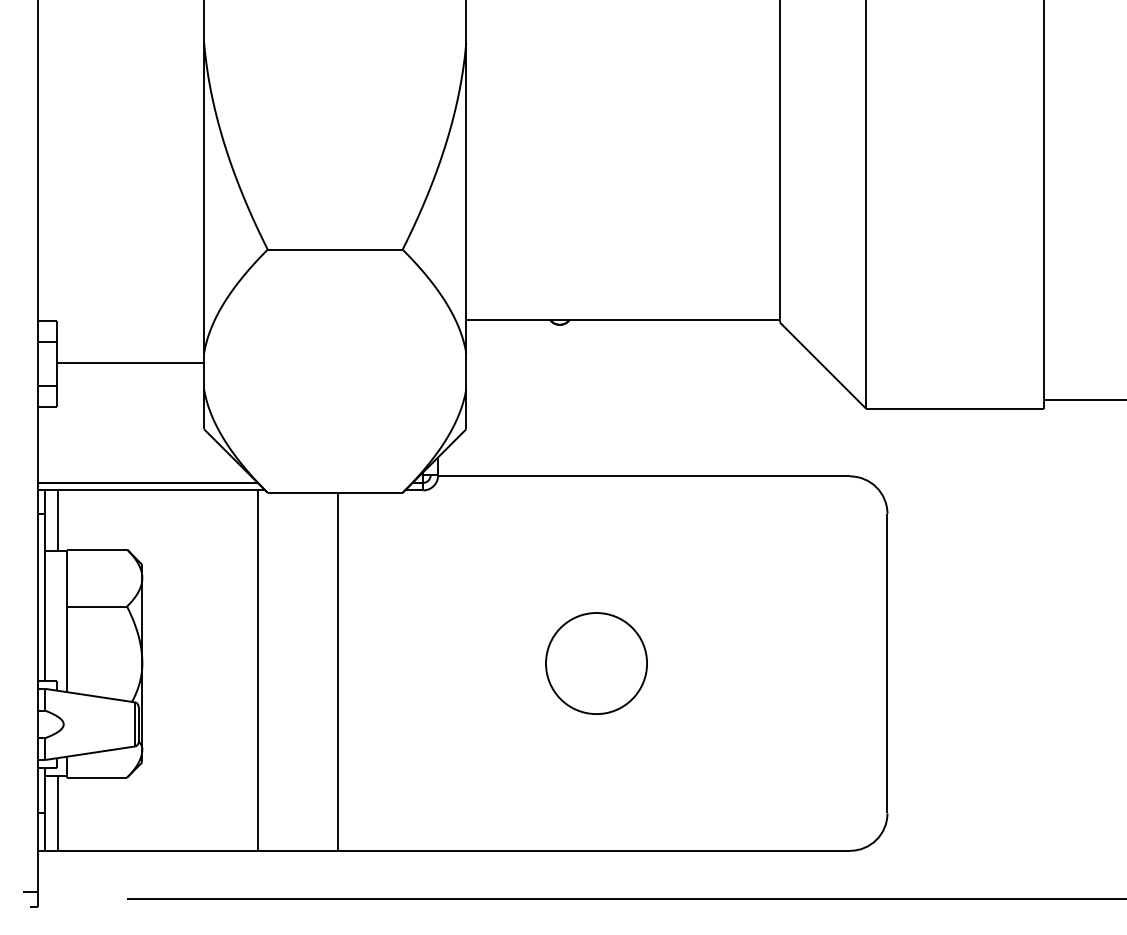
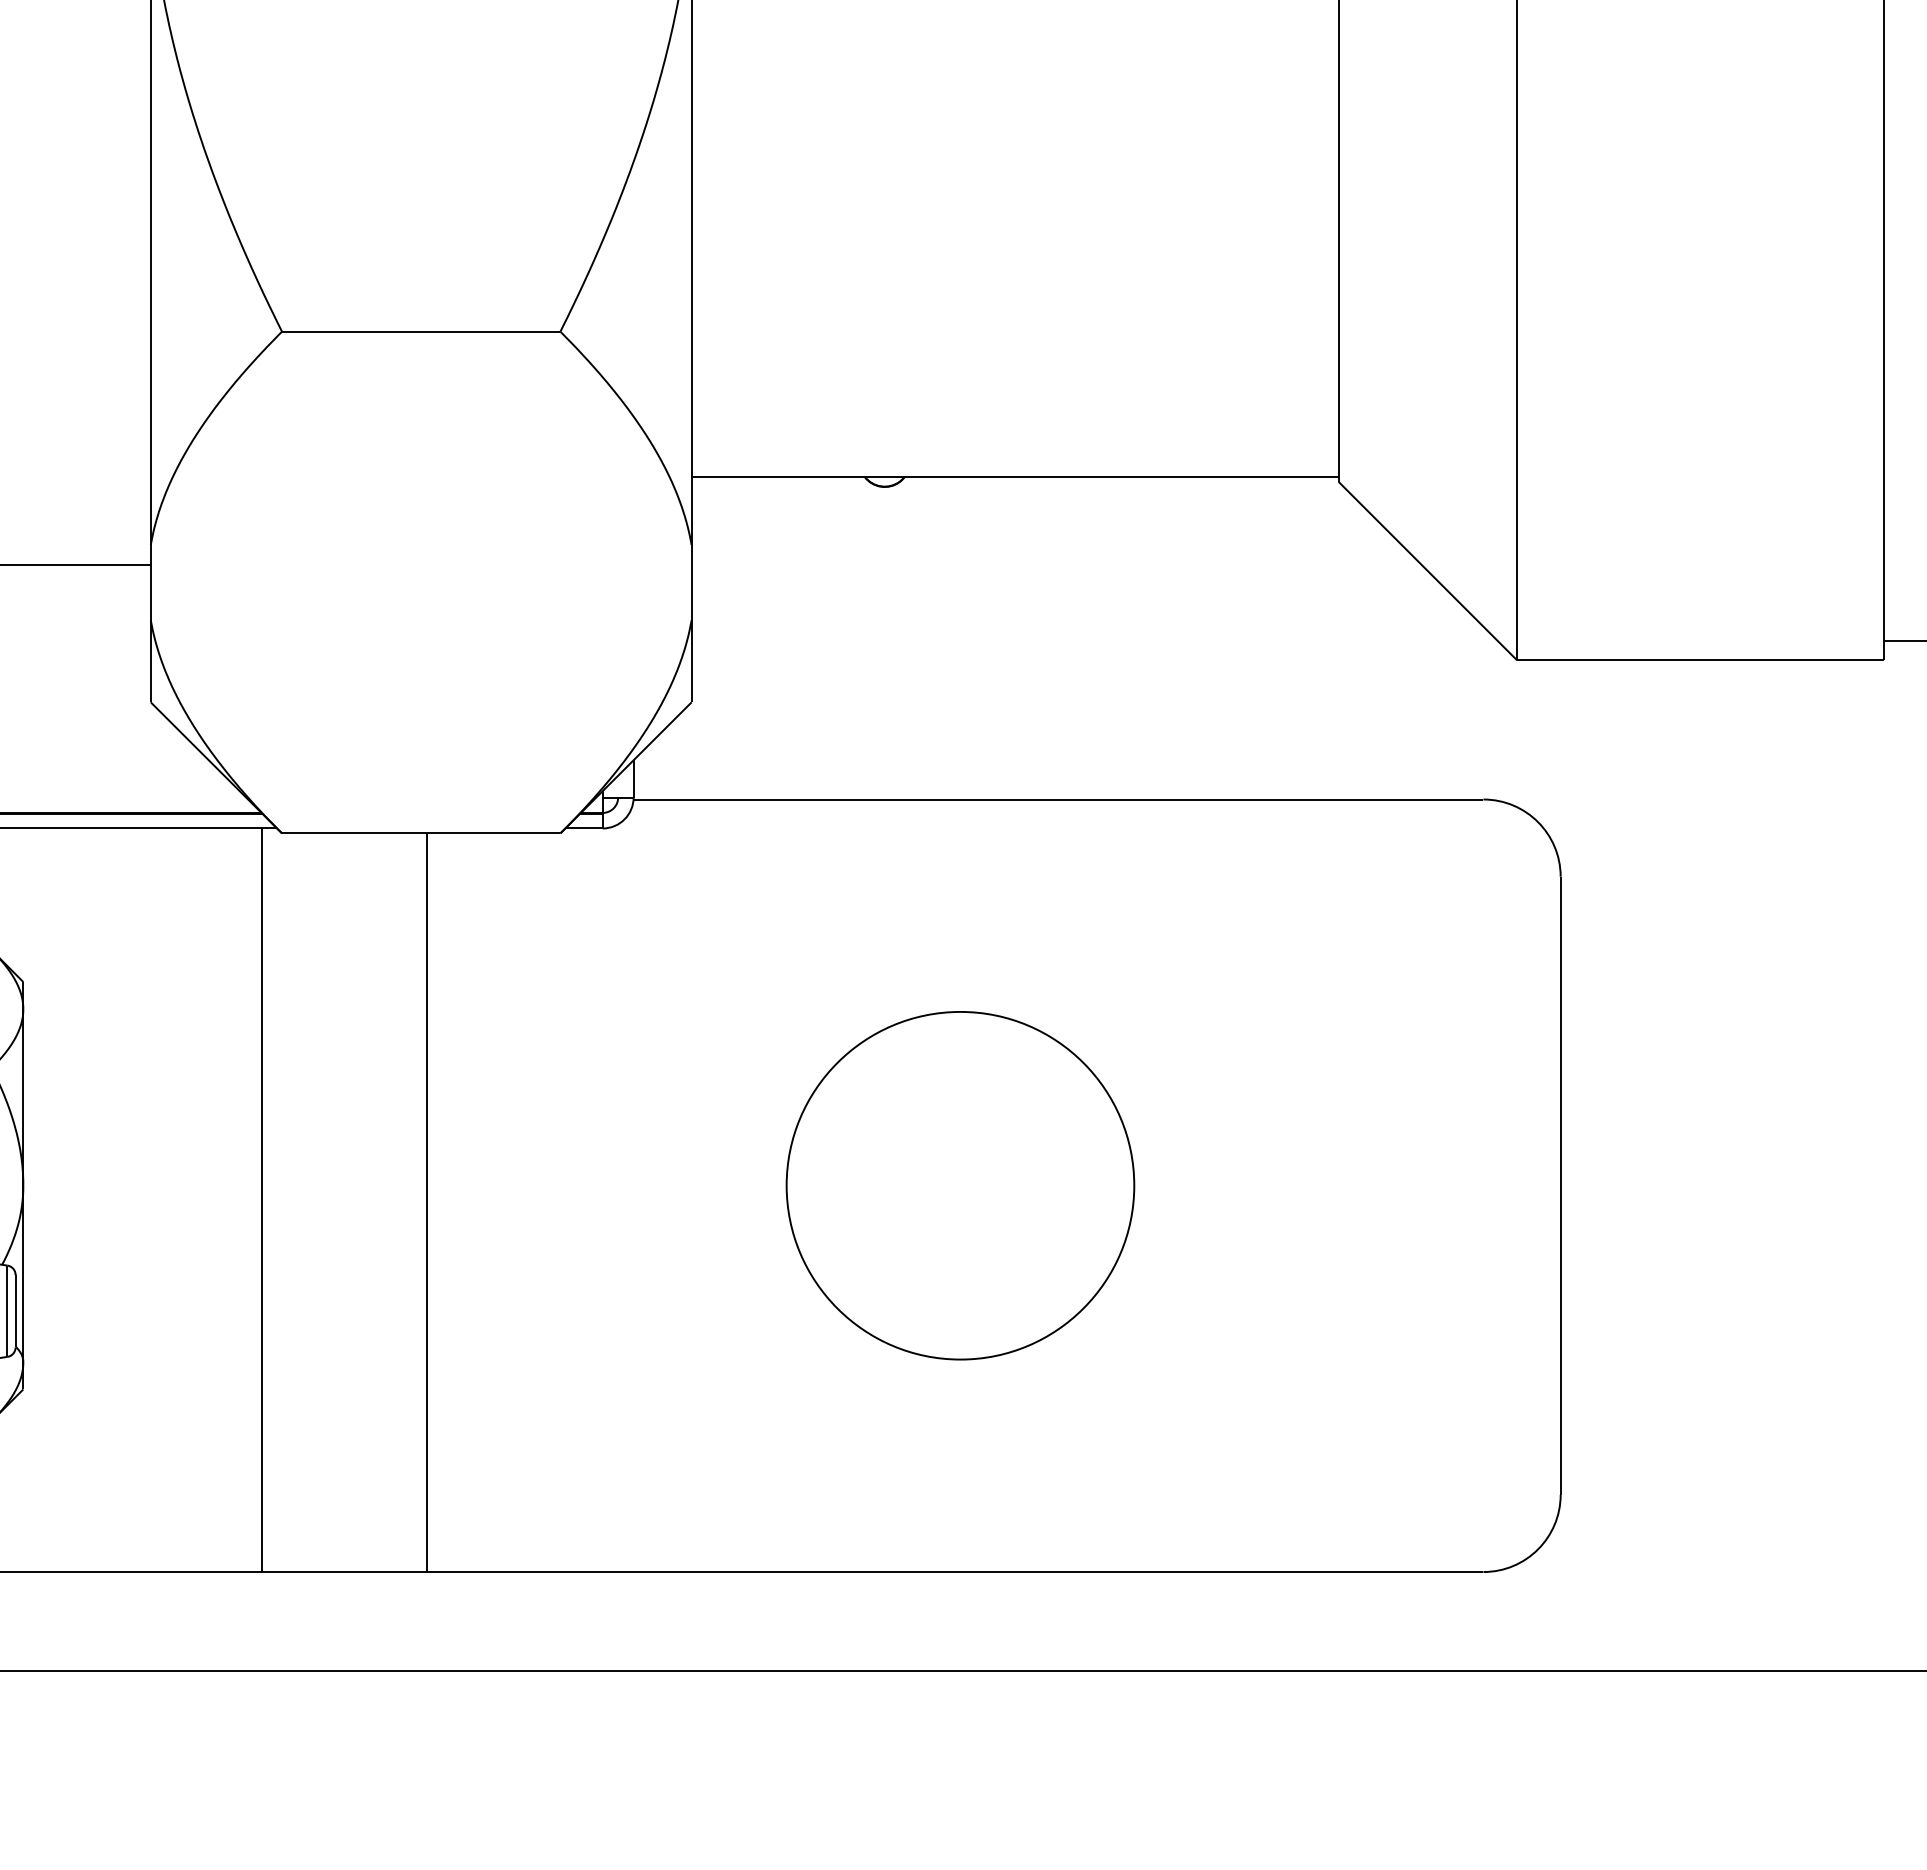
part: (596, 663) -> (960, 1185), size x1.67

